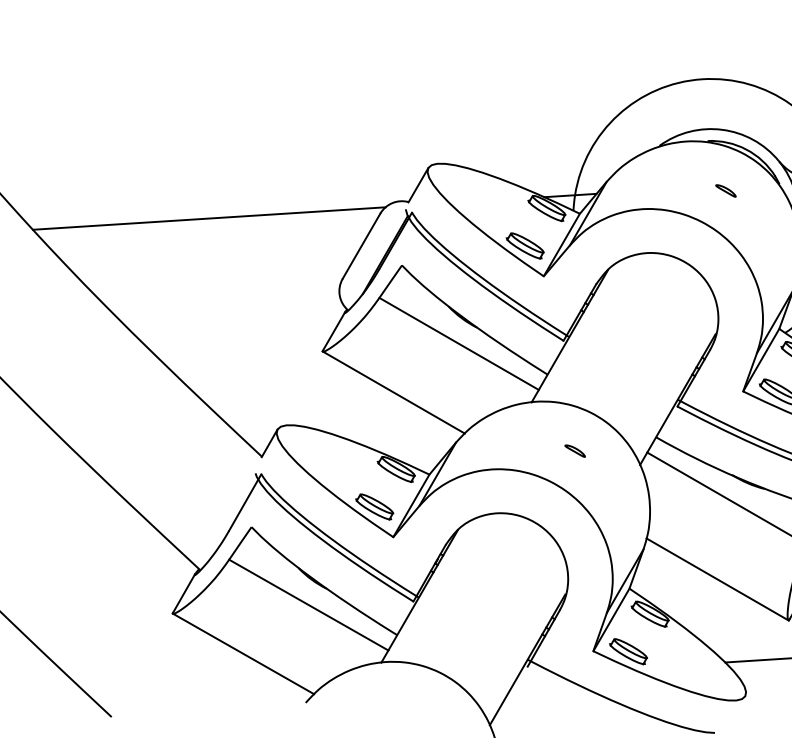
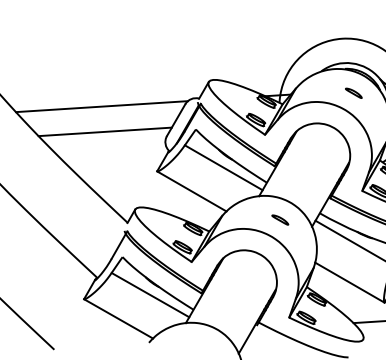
part: (725, 189) -> (353, 92), size x1.67
line: (214, 269) -> (104, 131), added
part: (575, 450) -> (280, 219), size x1.67

